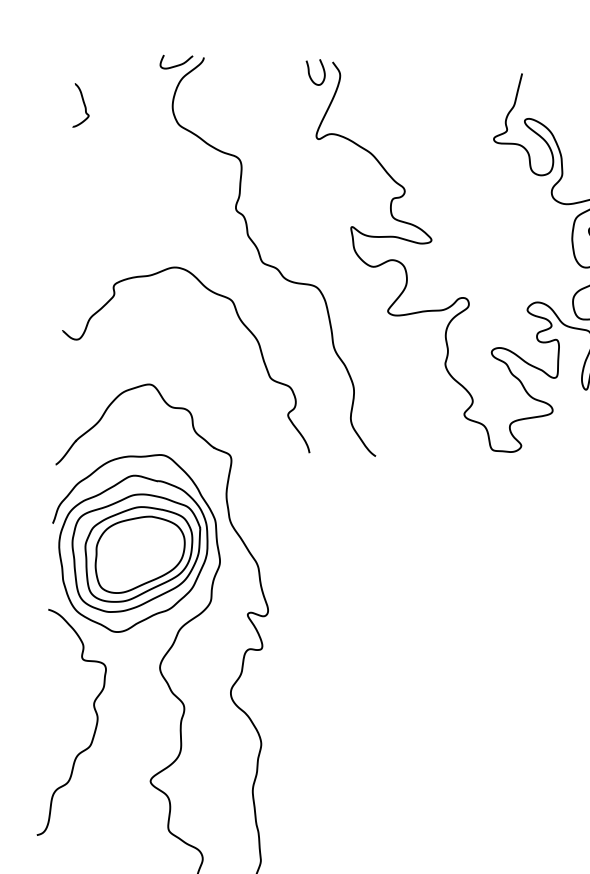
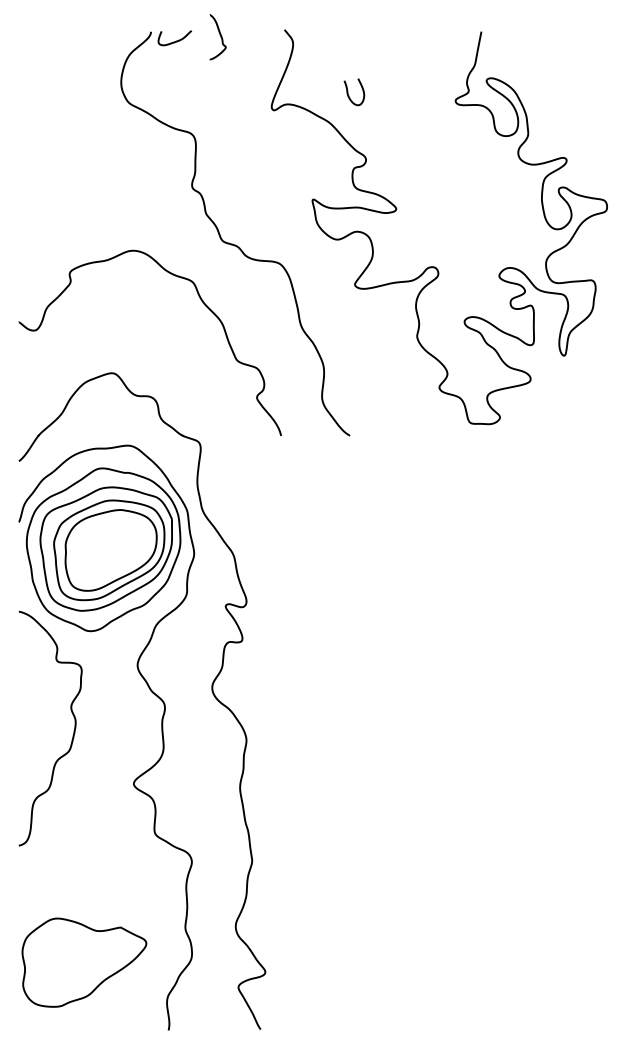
curve: (177, 64) -> (176, 40), moved
curve: (310, 75) -> (349, 95), moved
curve: (83, 104) -> (219, 35), moved

